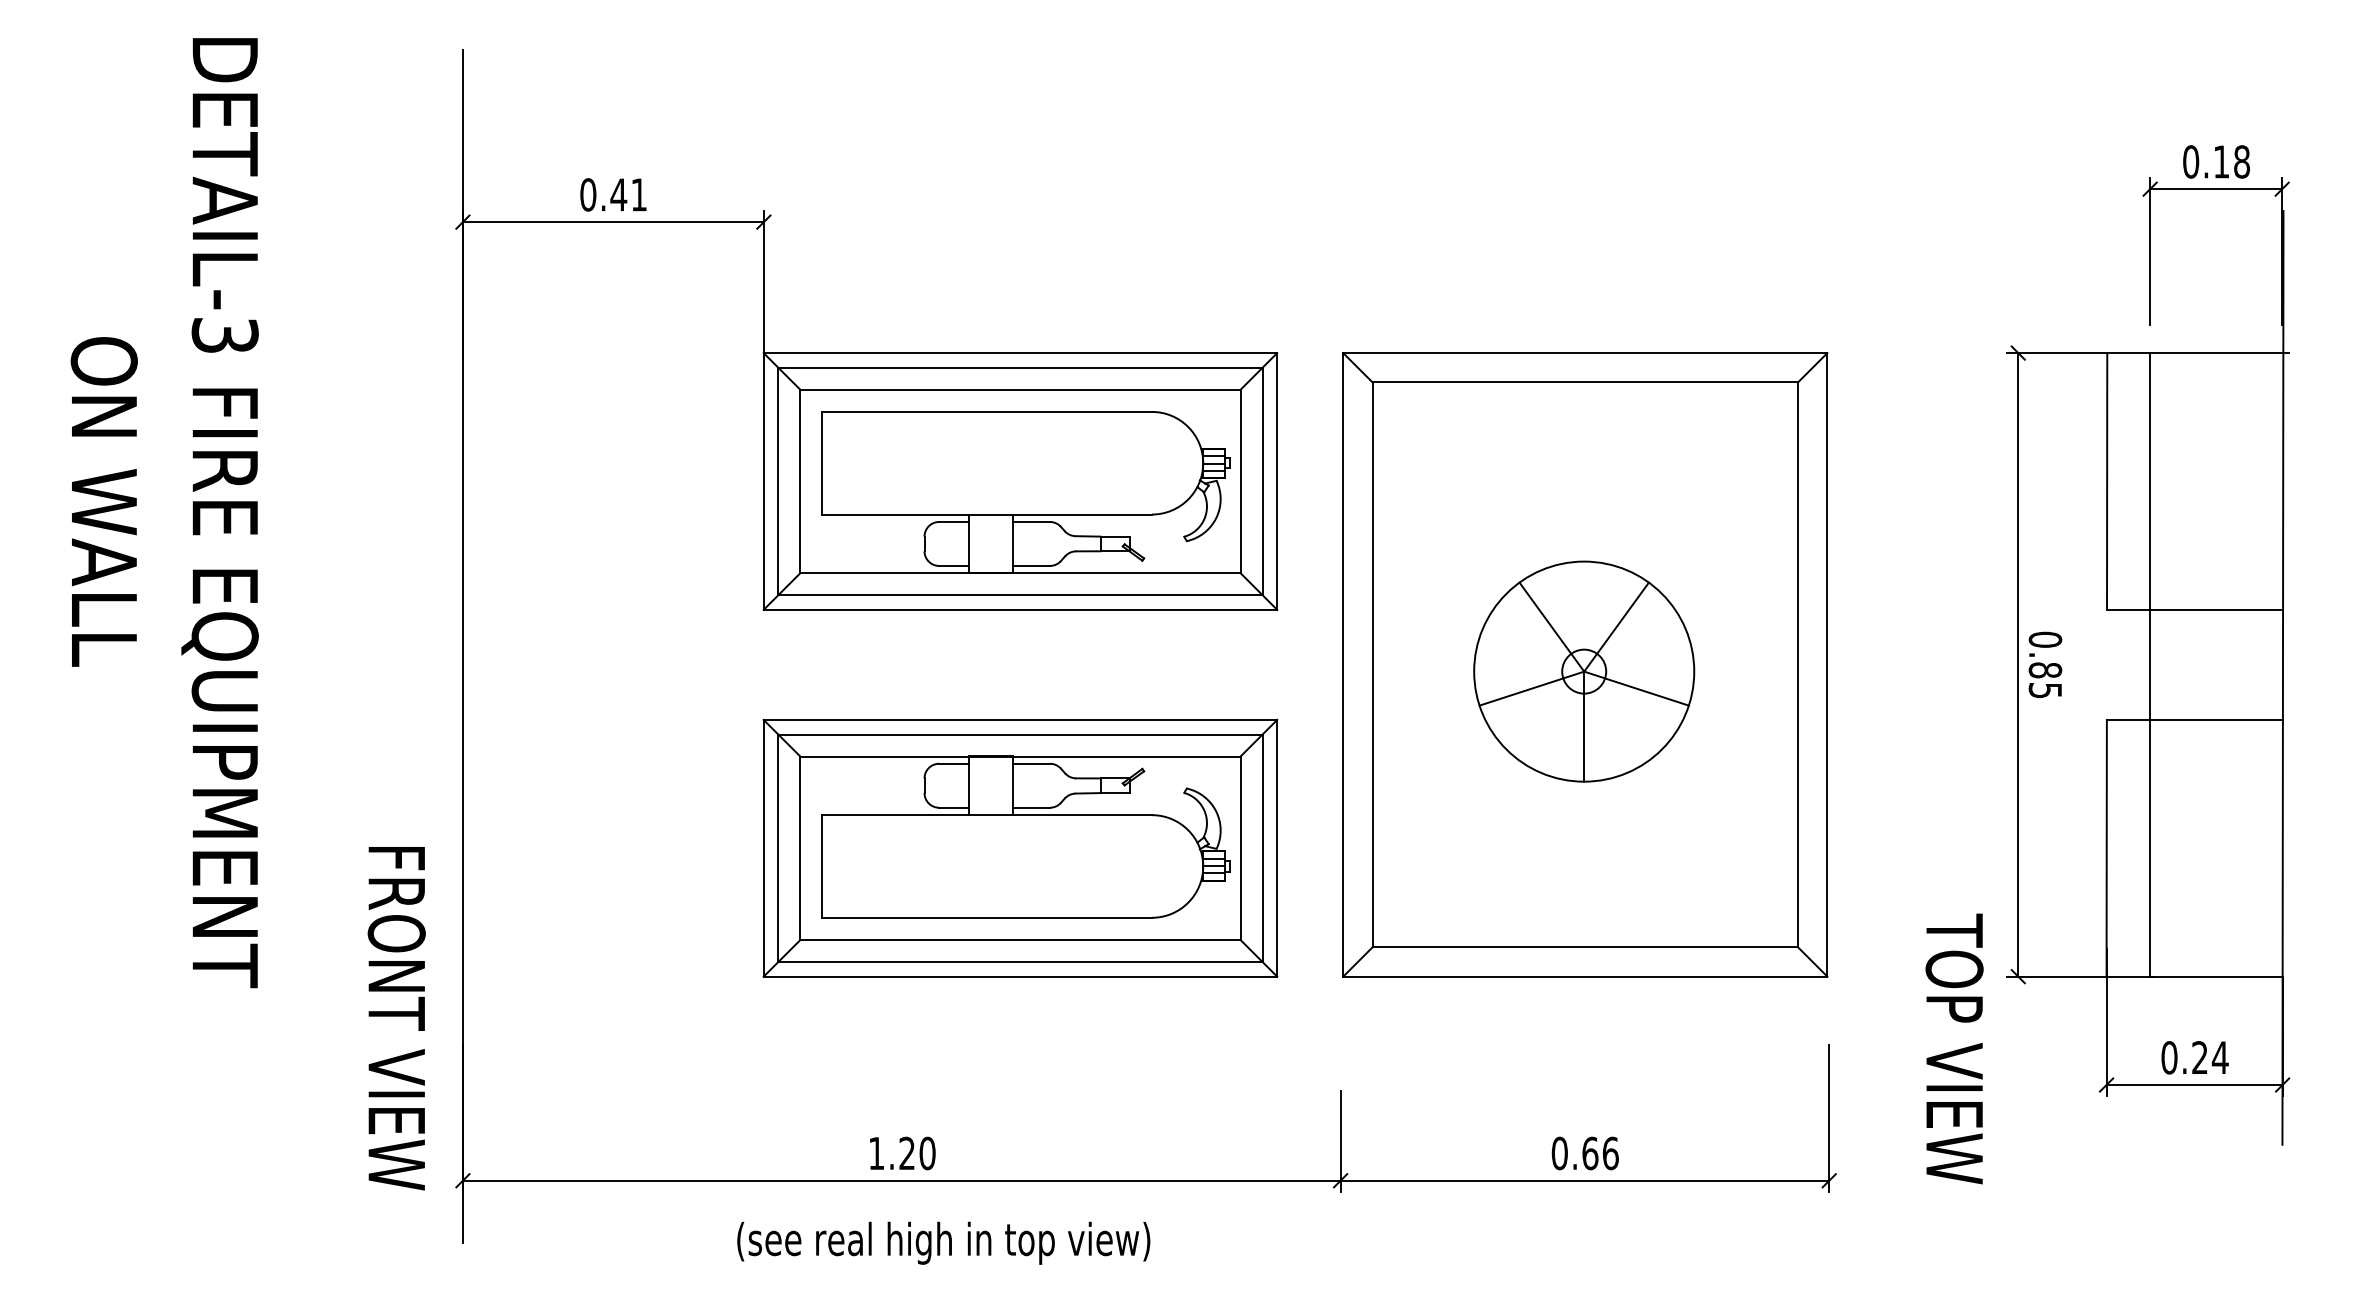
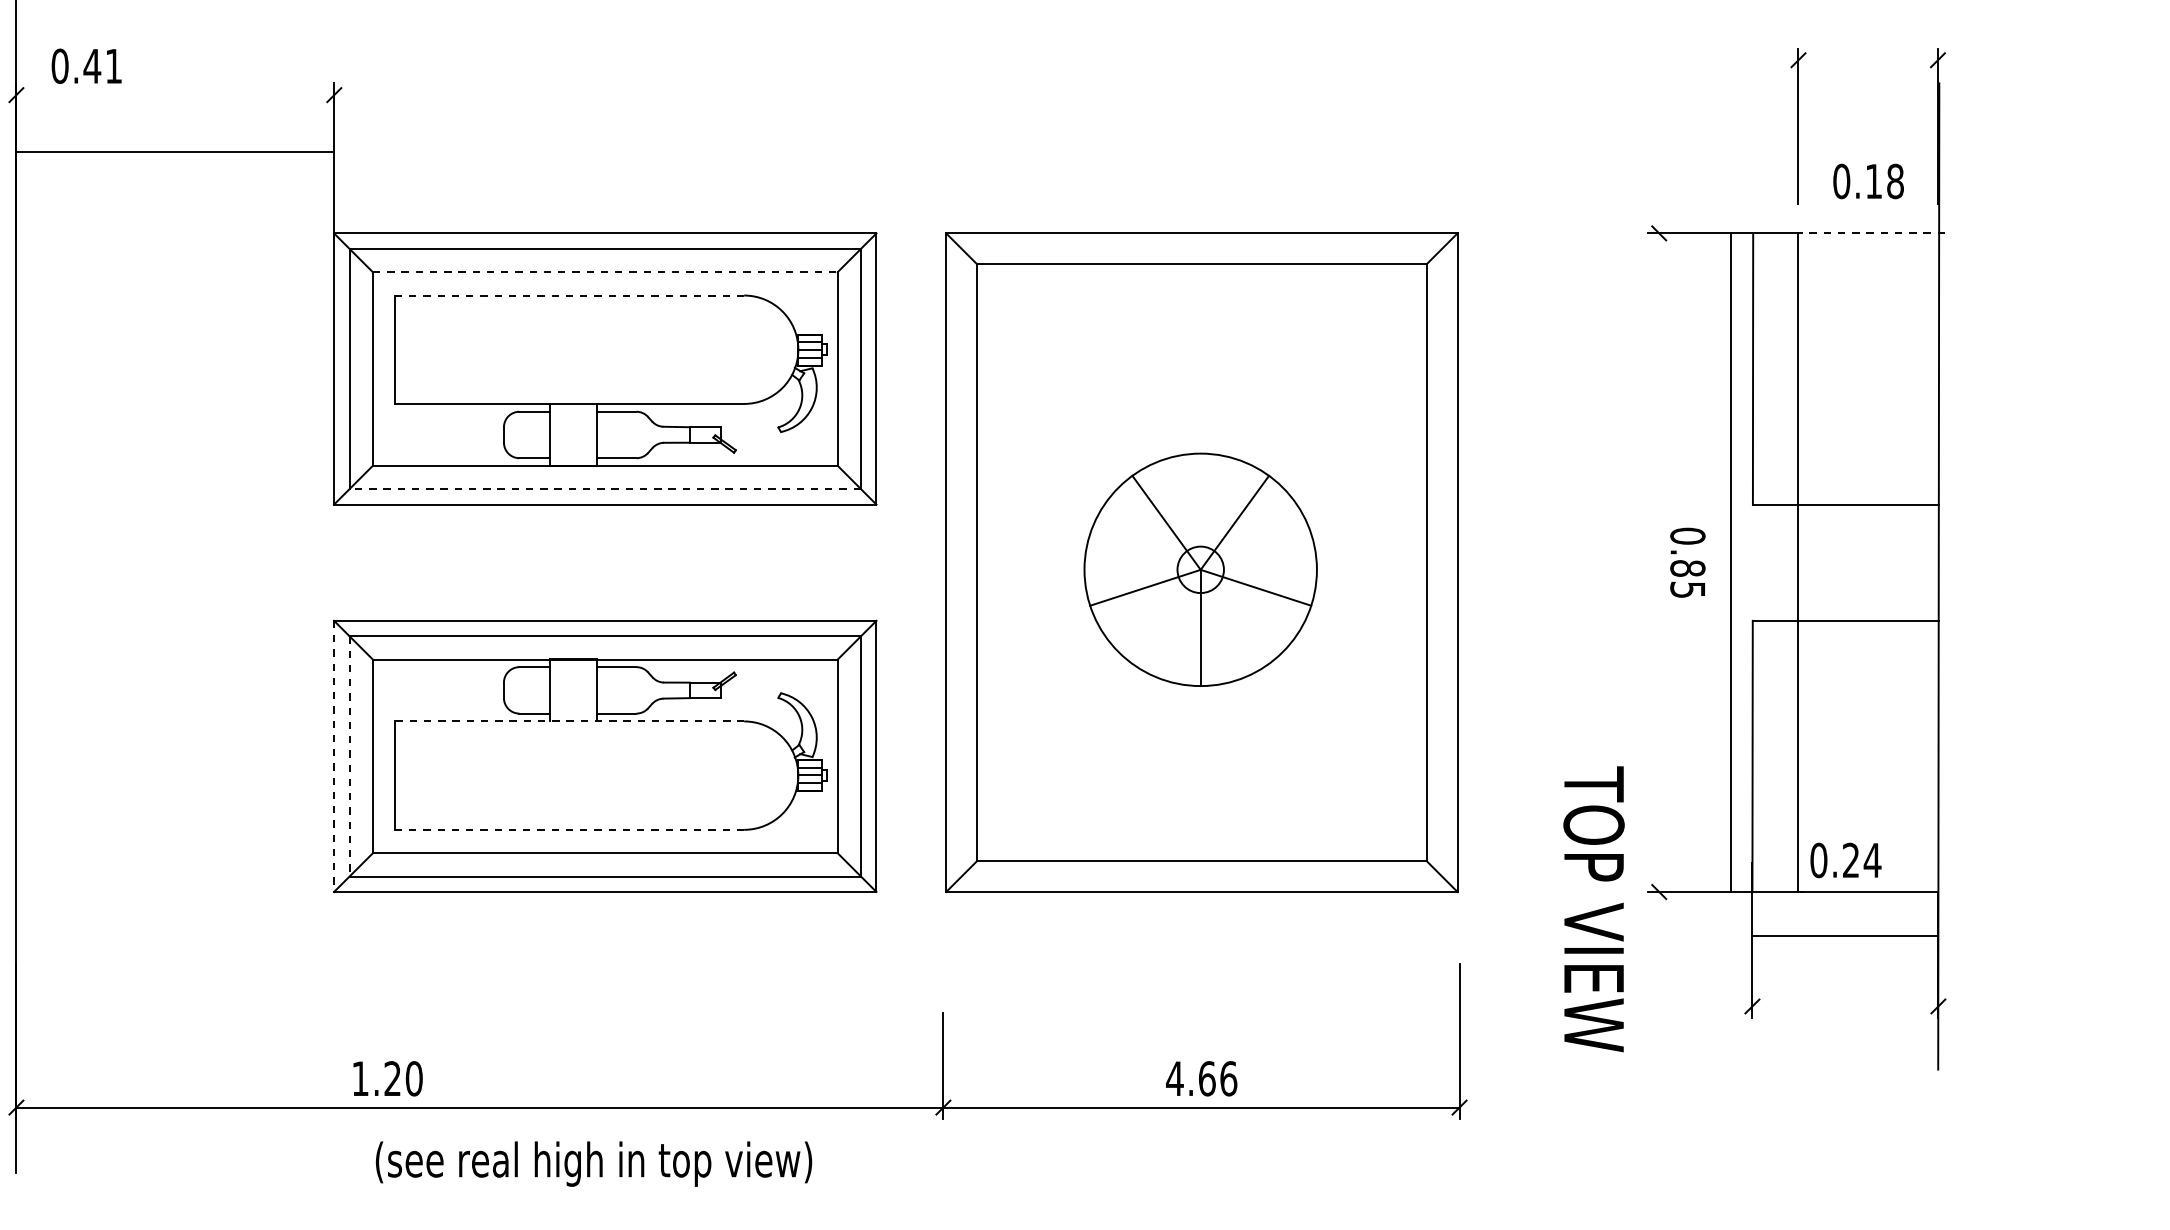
text: (2216, 161) -> (1868, 181), moved
line: (2216, 189) -> (1868, 60), removed
text: (613, 194) -> (86, 65), moved
line: (612, 222) -> (174, 152), moved
line: (2219, 353) -> (1871, 233), solid -> dashed
line: (1020, 389) -> (605, 271), solid -> dashed
line: (986, 411) -> (569, 295), solid -> dashed
line: (1019, 595) -> (604, 489), solid -> dashed
line: (2018, 664) -> (1731, 562), moved
line: (987, 815) -> (570, 721), solid -> dashed
line: (763, 848) -> (333, 756), solid -> dashed
line: (778, 848) -> (349, 756), solid -> dashed
line: (986, 917) -> (569, 829), solid -> dashed
text: (1954, 1048) -> (1593, 908), moved
text: (2194, 1057) -> (1845, 860), moved
line: (2194, 1084) -> (1845, 935), moved
text: (902, 1153) -> (387, 1078), moved
text: (1559, 1153) -> (1174, 1078), 0.66 -> 4.66
text: (943, 1242) -> (593, 1163), moved

